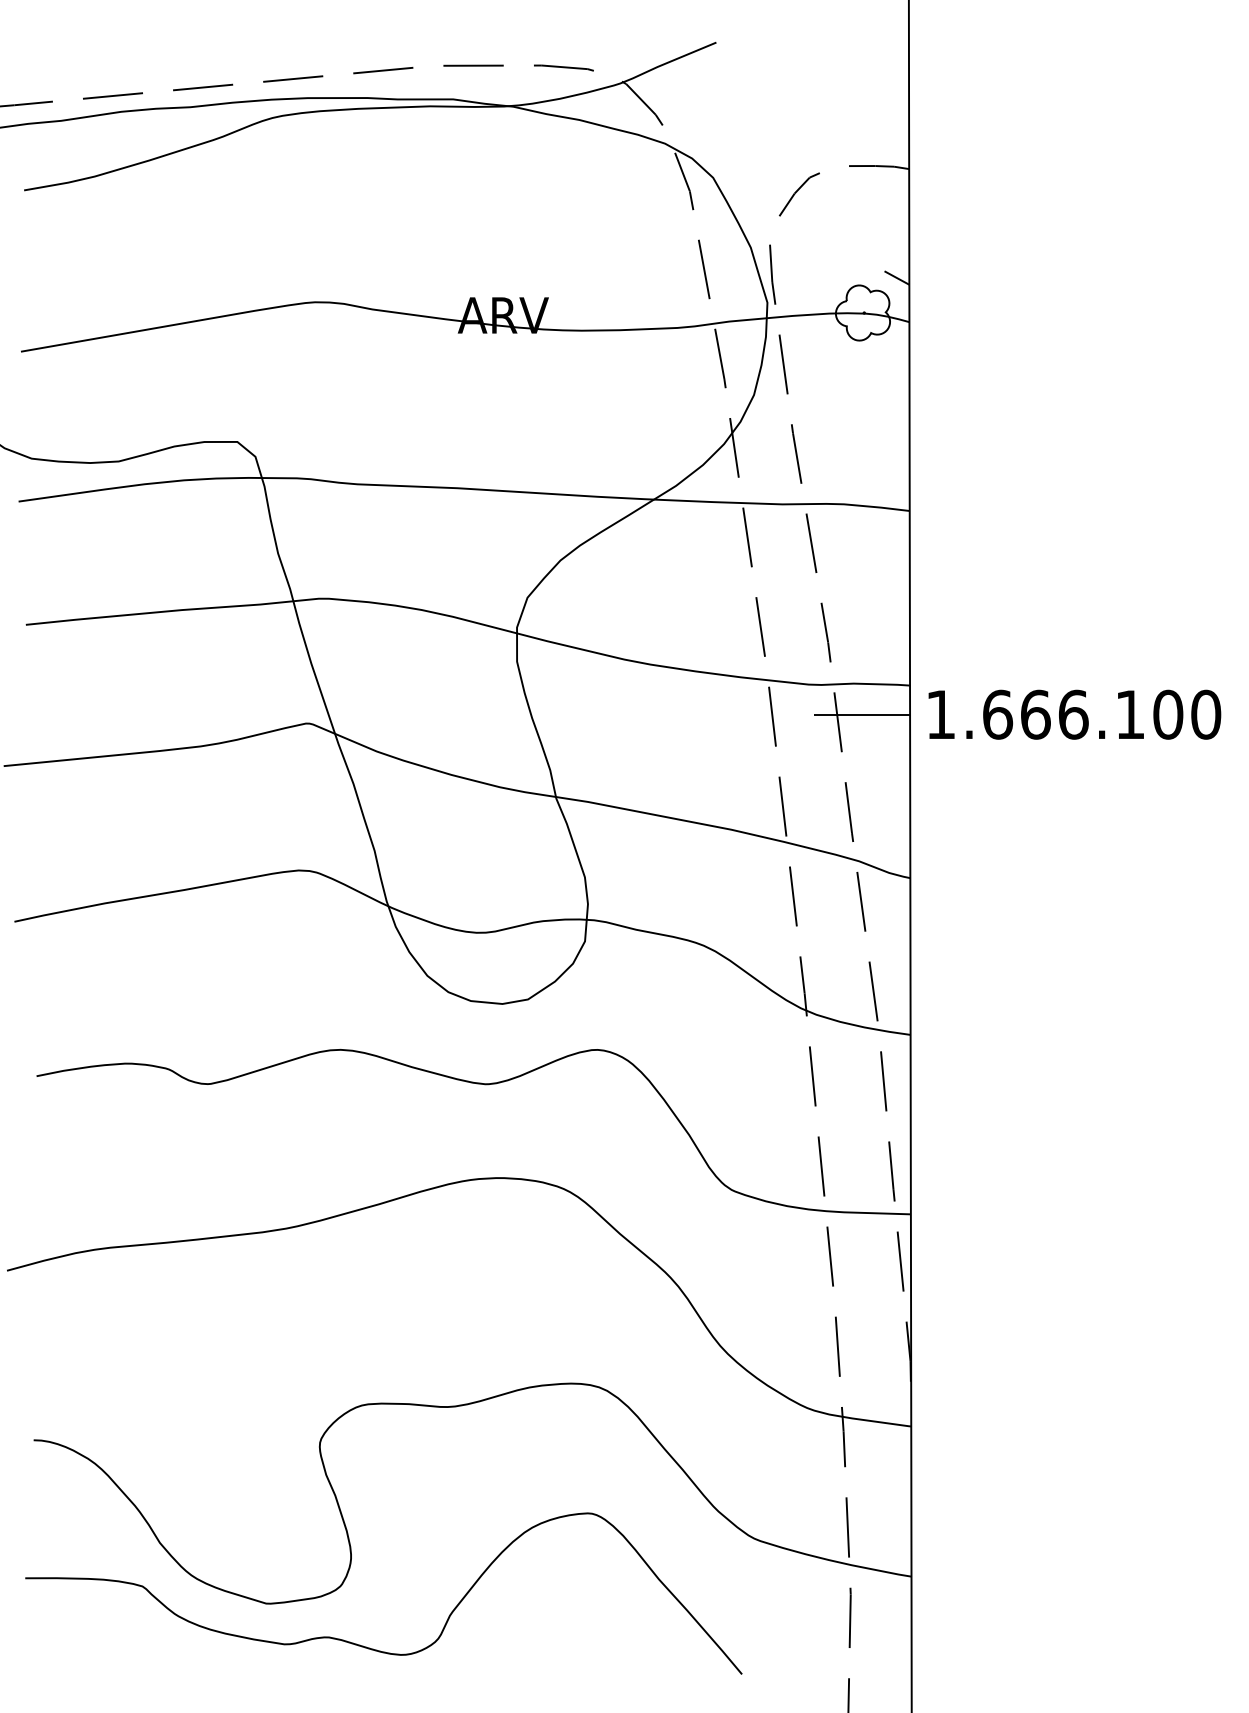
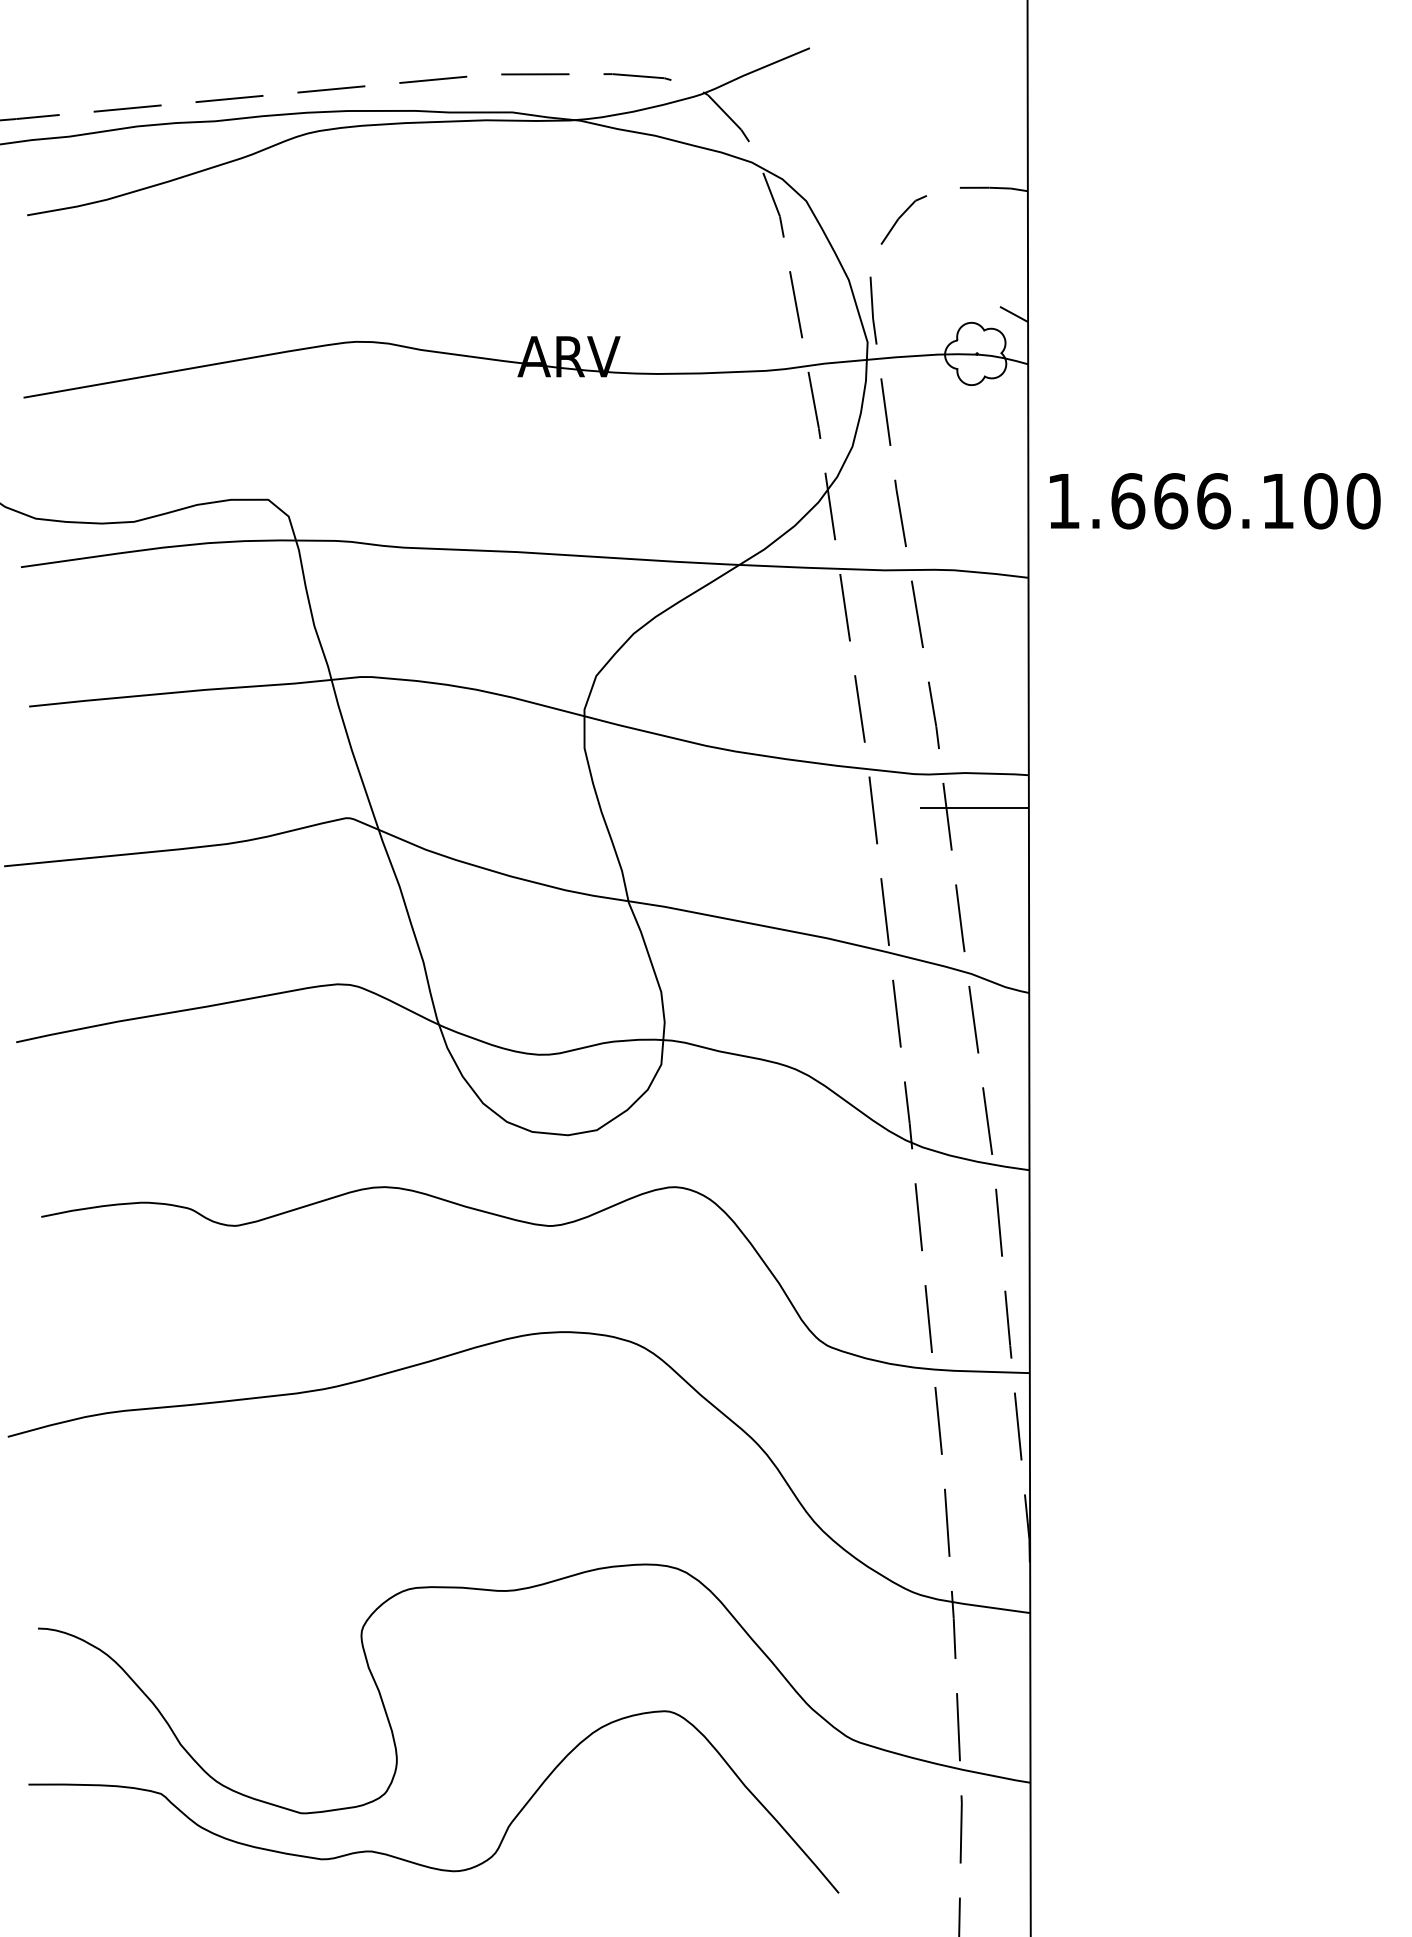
text: (1075, 714) -> (1215, 501), moved

